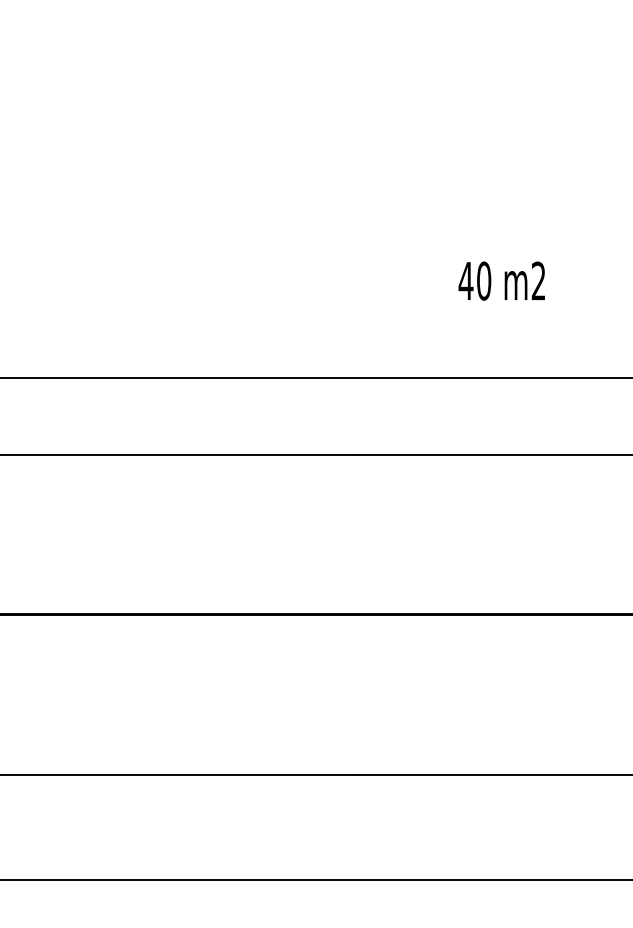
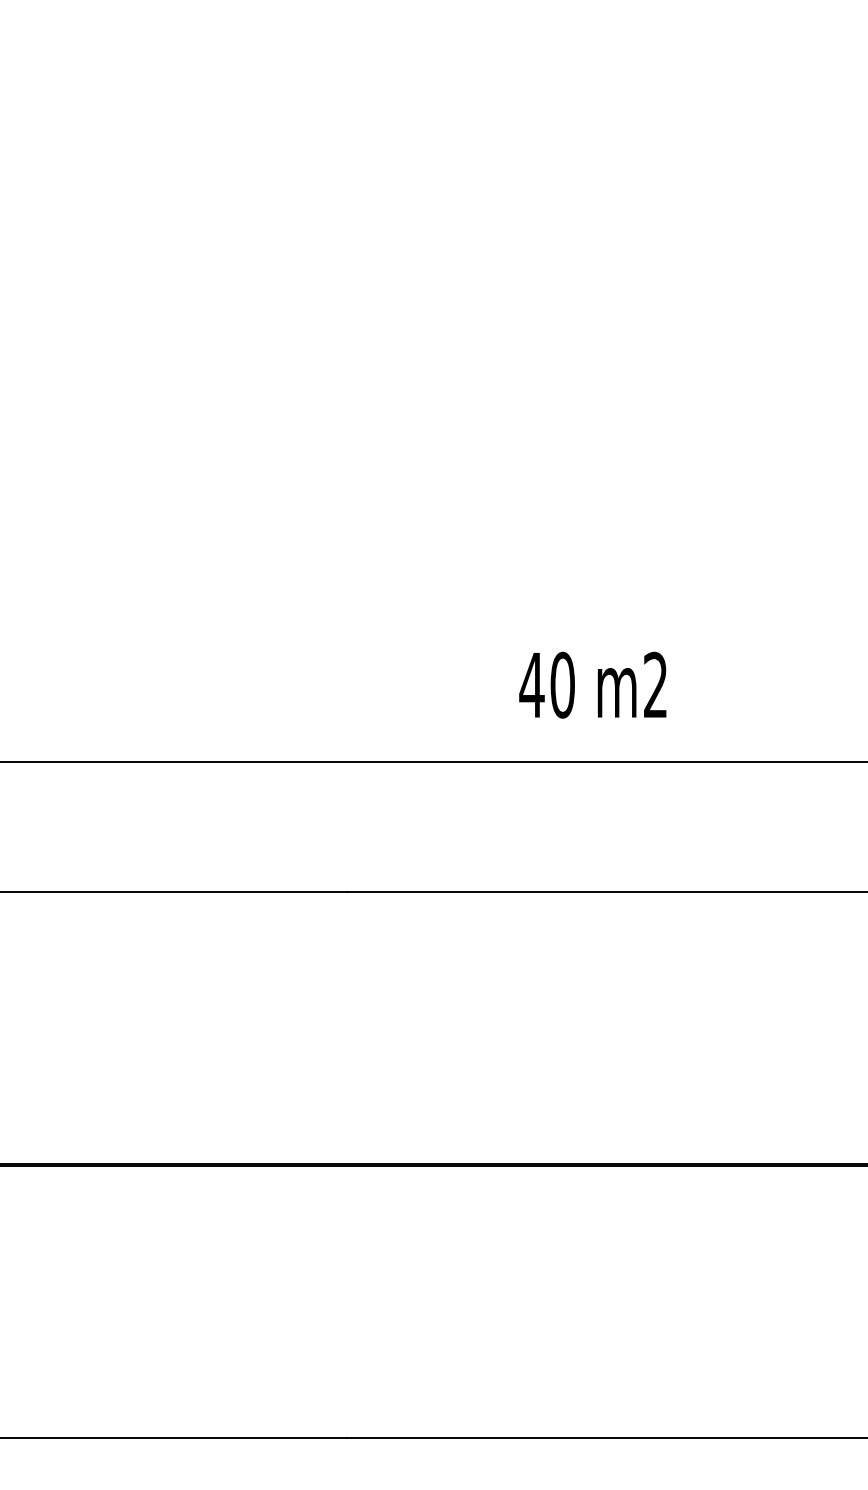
text: (501, 280) -> (592, 684), moved

